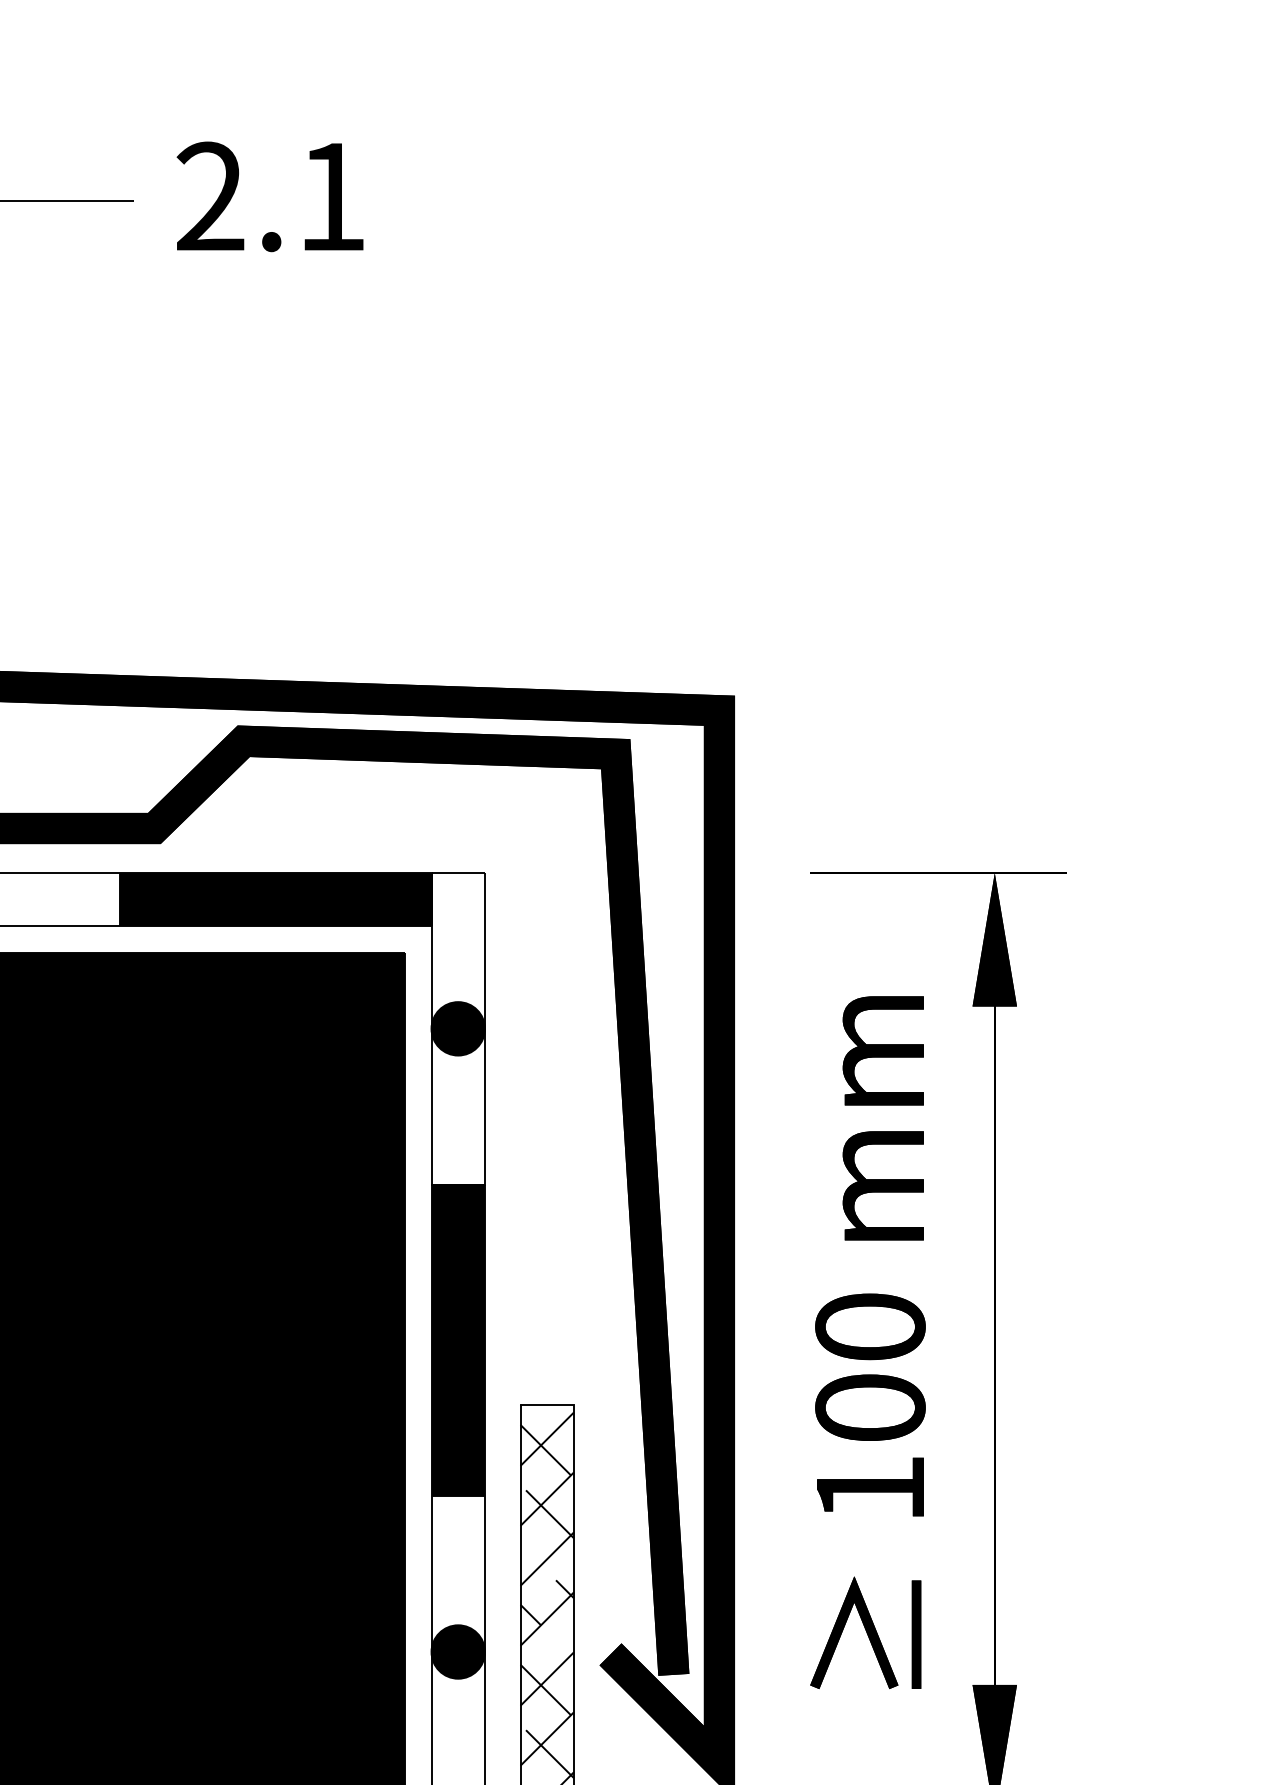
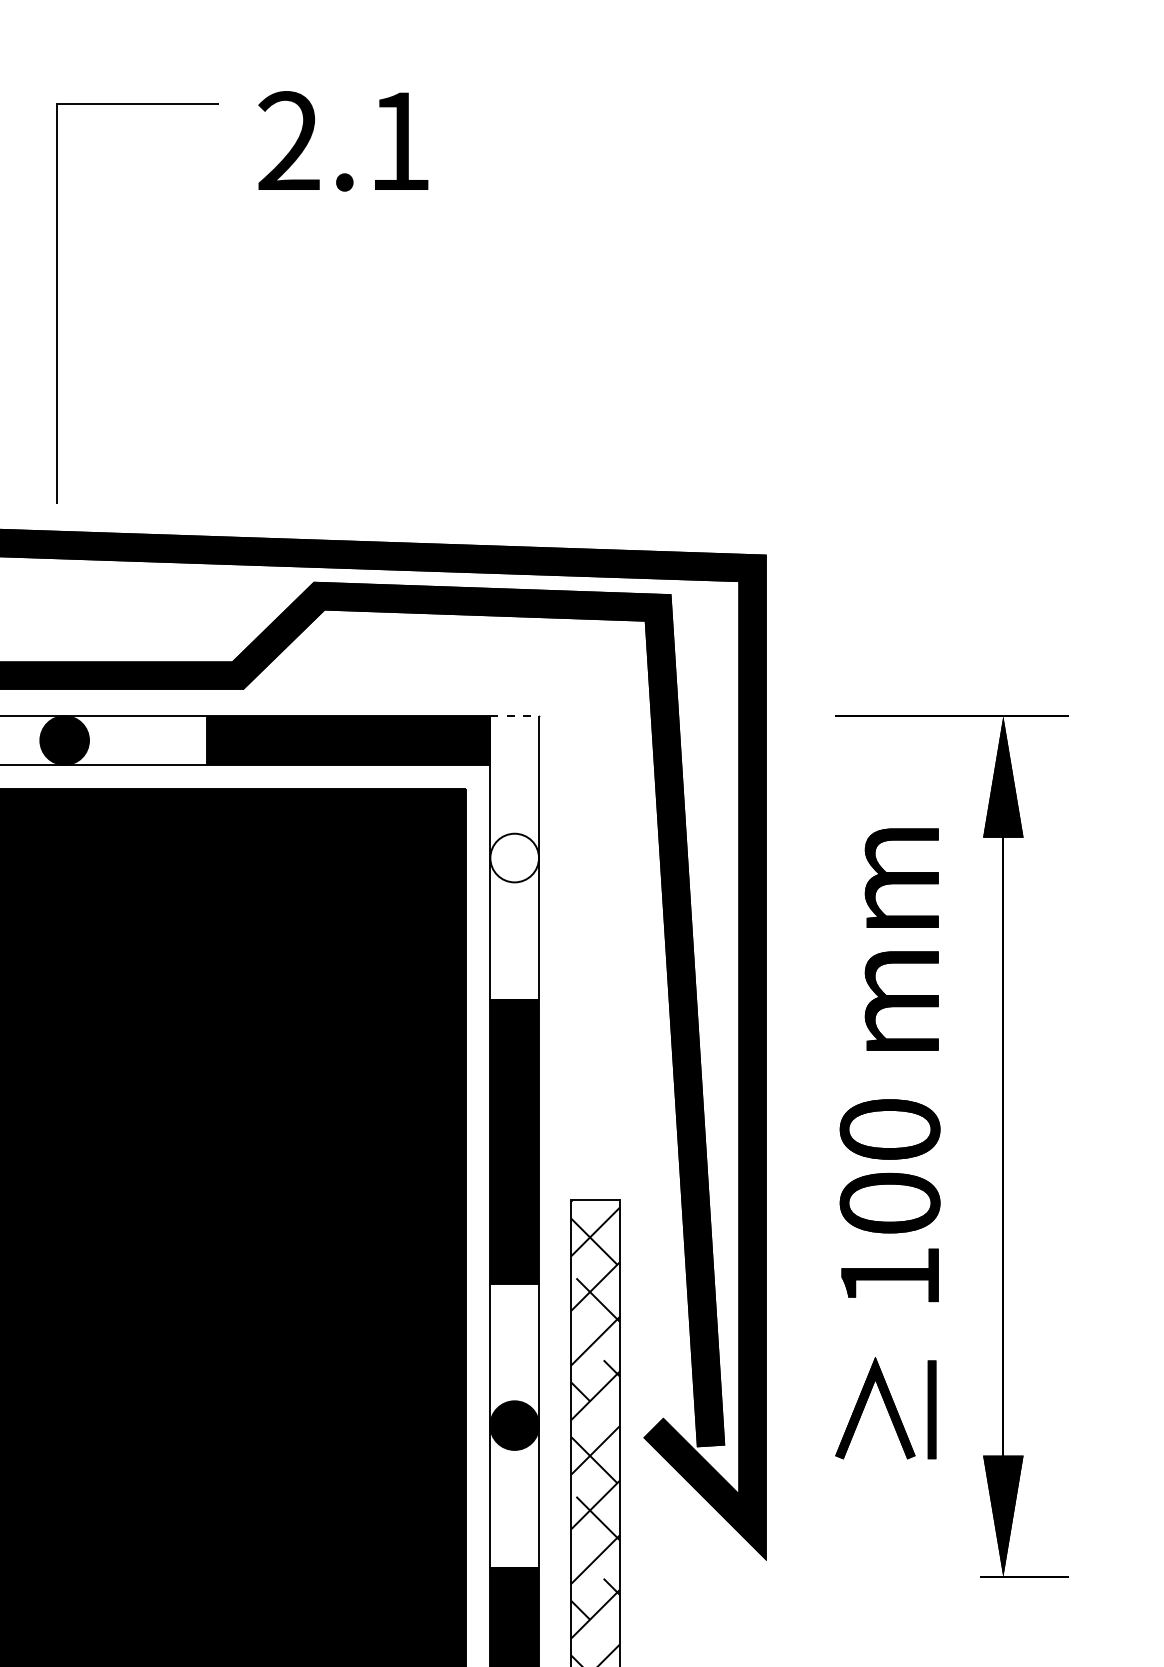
text: (270, 197) -> (343, 141), moved
line: (459, 873) -> (515, 716), solid -> dashed
fill: (458, 1028) -> (514, 857), removed

